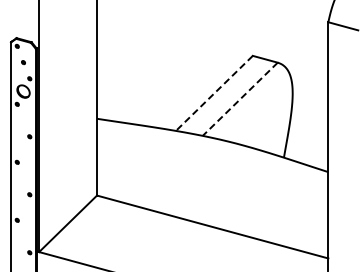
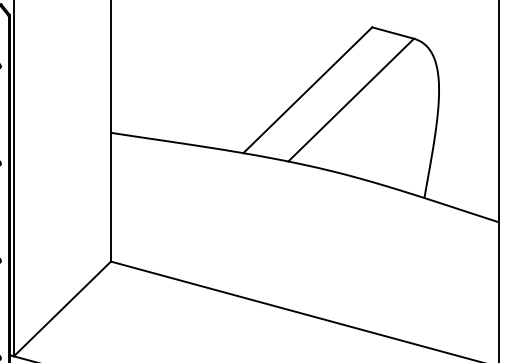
line: (214, 93) -> (307, 90), dashed -> solid
line: (239, 99) -> (349, 100), dashed -> solid

